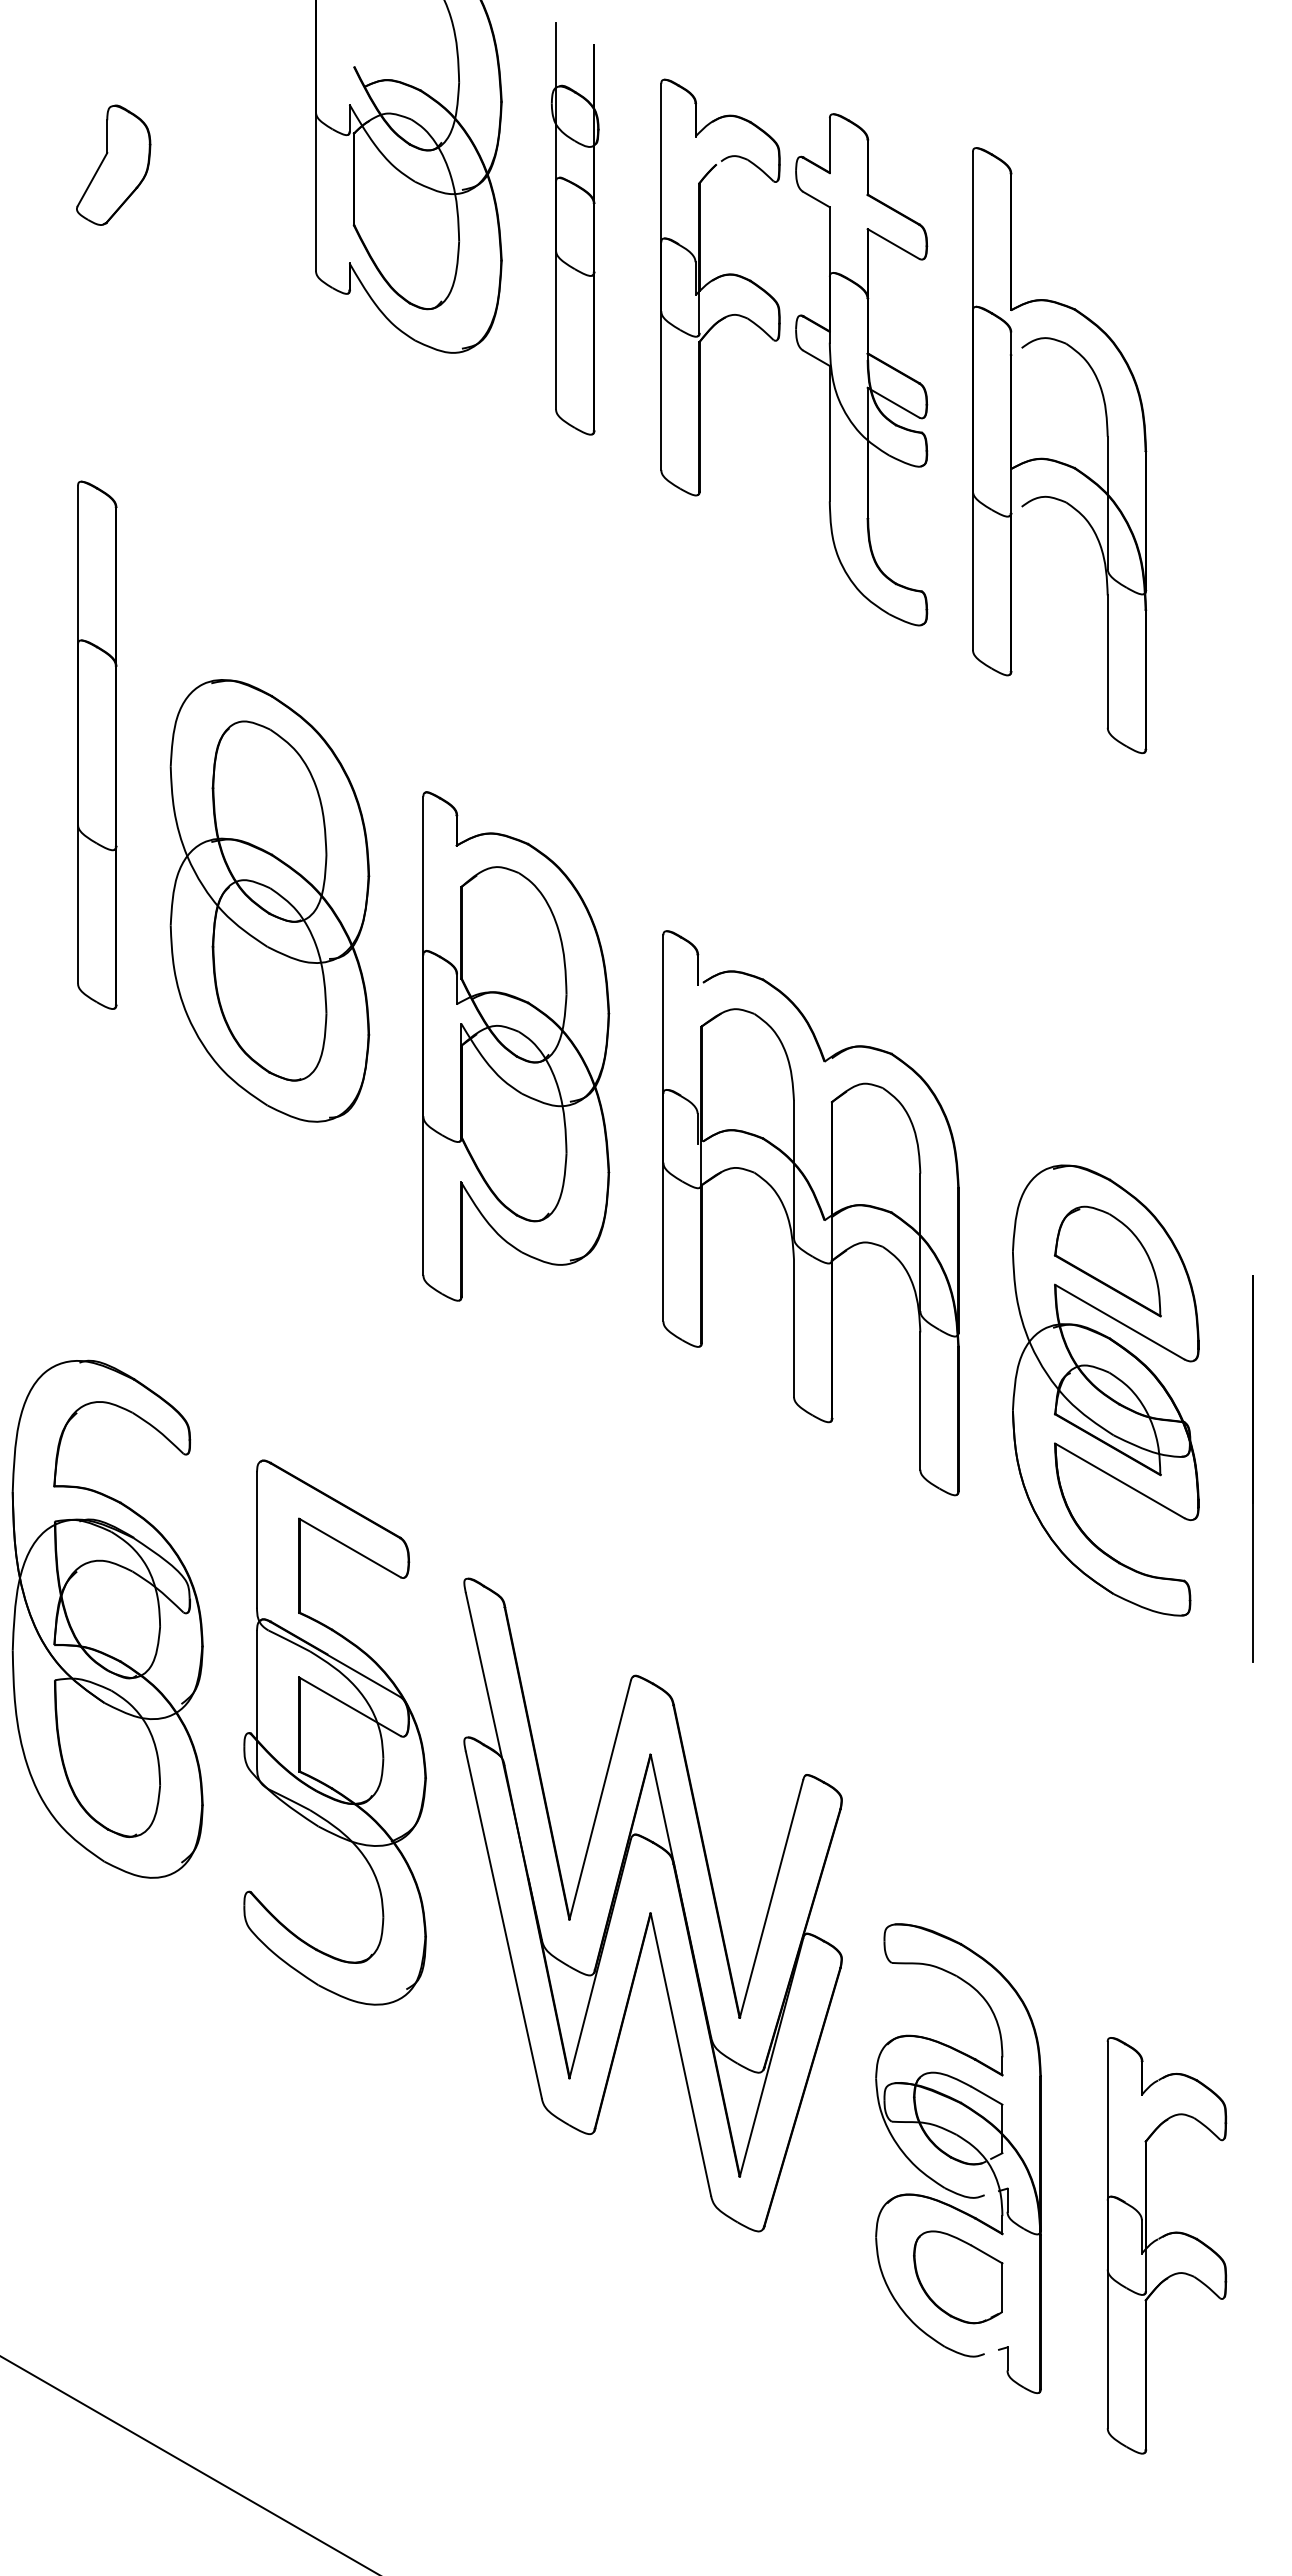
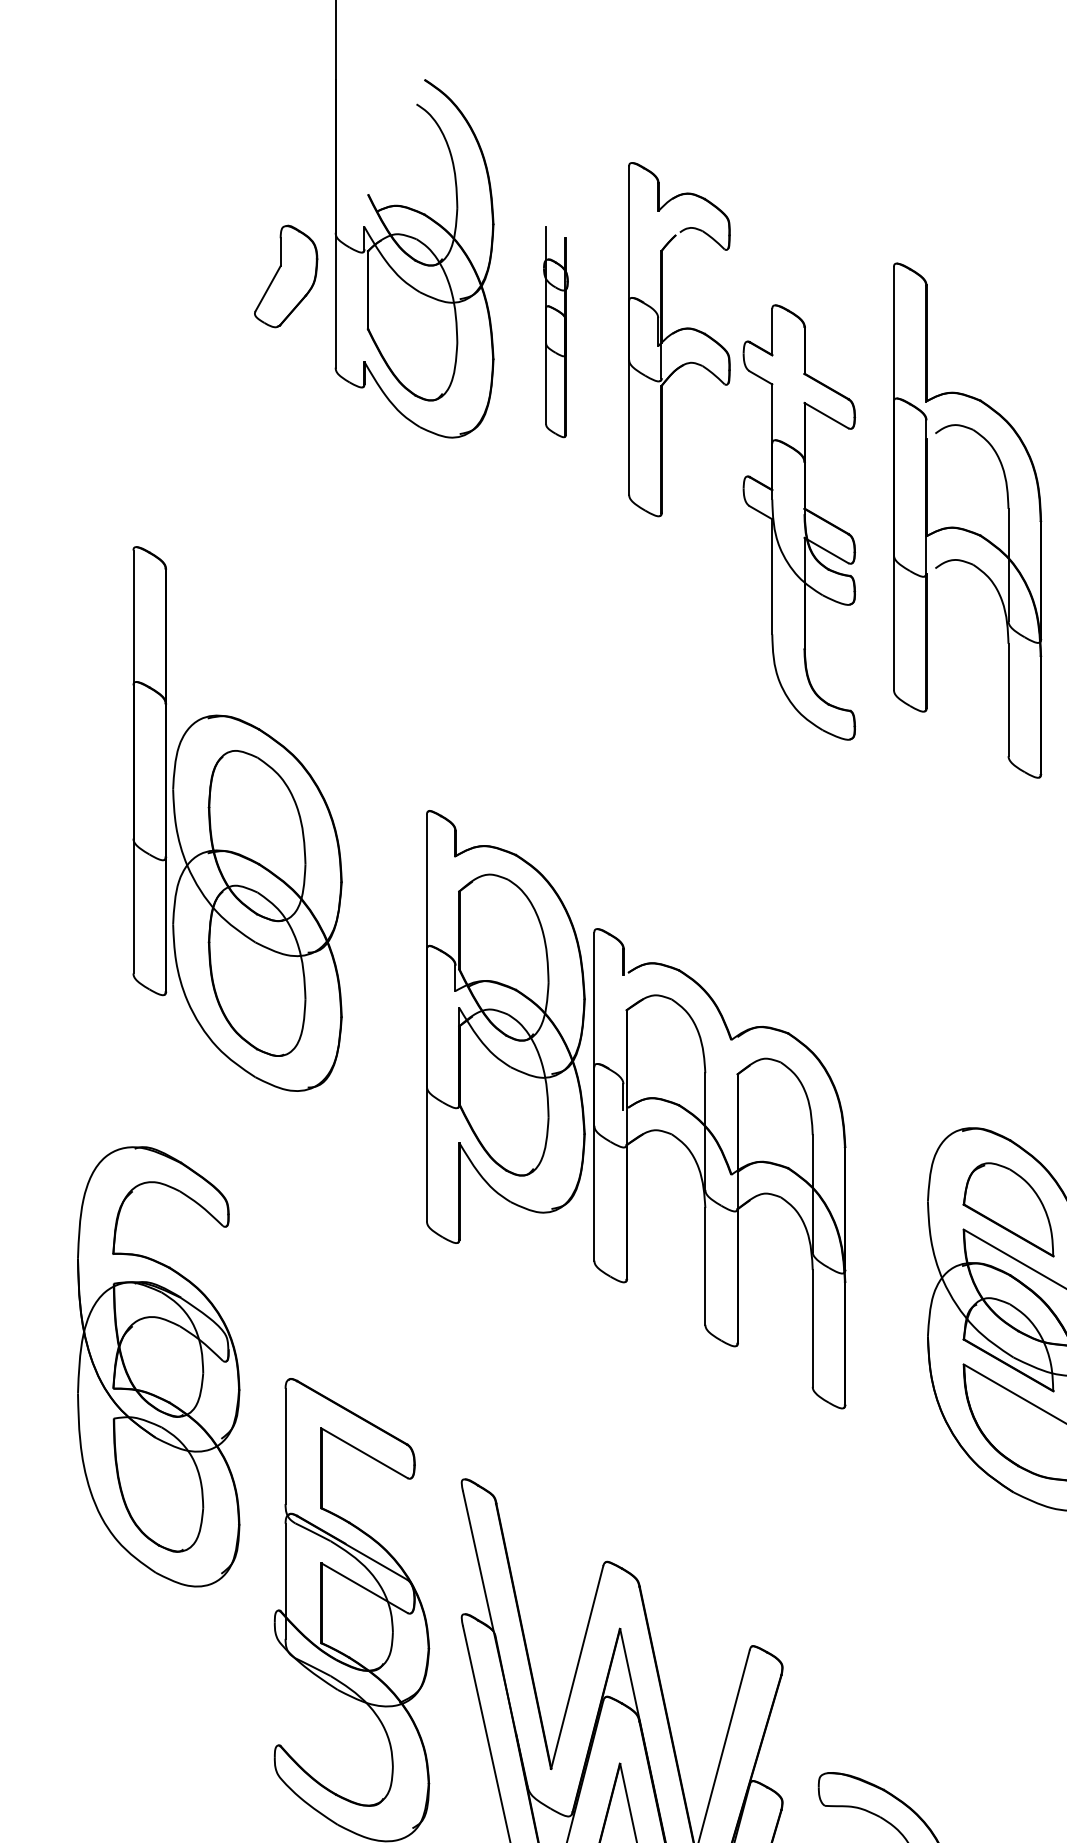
part: (113, 164) -> (285, 275), moved
part: (574, 228) -> (555, 331), size x0.6
part: (720, 287) -> (679, 339), moved
part: (861, 369) -> (799, 522), moved
part: (269, 900) -> (257, 902), moved
part: (810, 1213) -> (719, 1168), moved
part: (107, 1618) -> (158, 1366), moved

